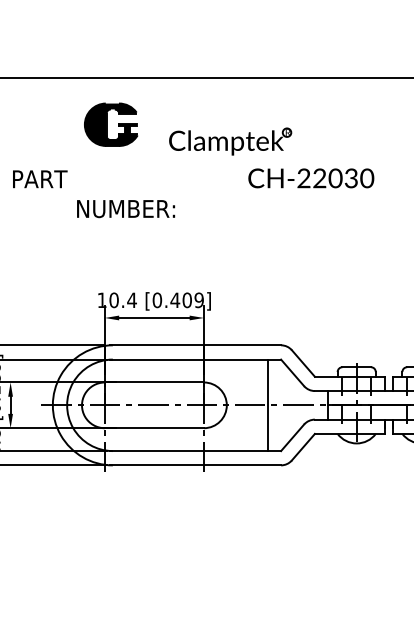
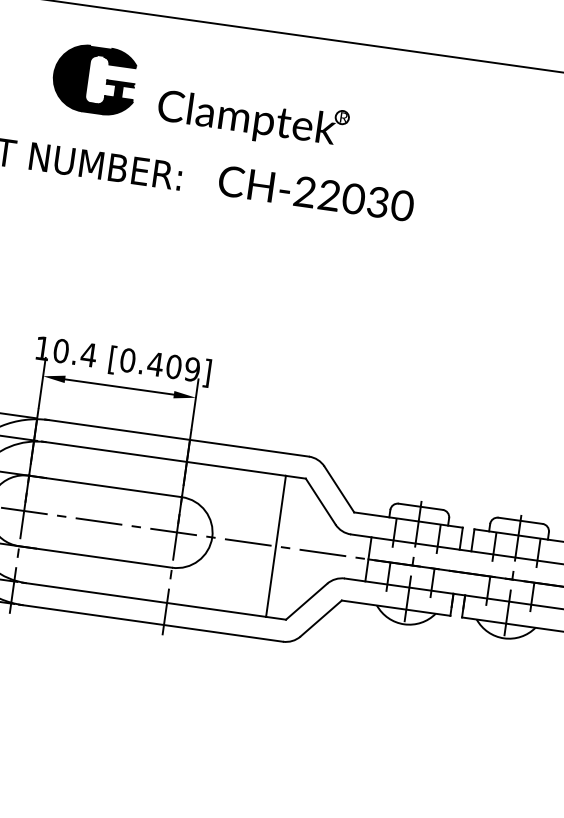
part: (230, 141) -> (253, 118), moved
text: (311, 178) -> (316, 193), moved
text: (125, 209) -> (104, 167), moved

